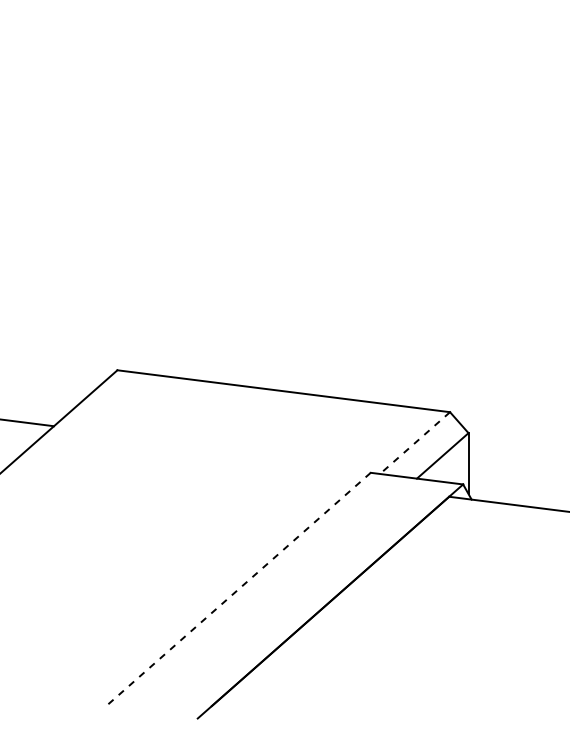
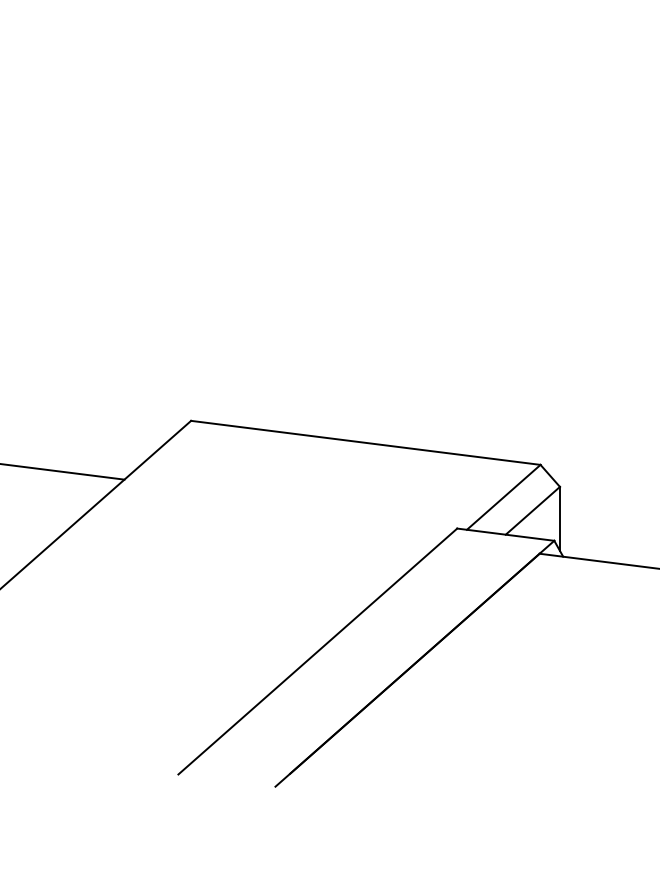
line: (414, 443) -> (503, 497), dashed -> solid
line: (237, 589) -> (317, 651), dashed -> solid

